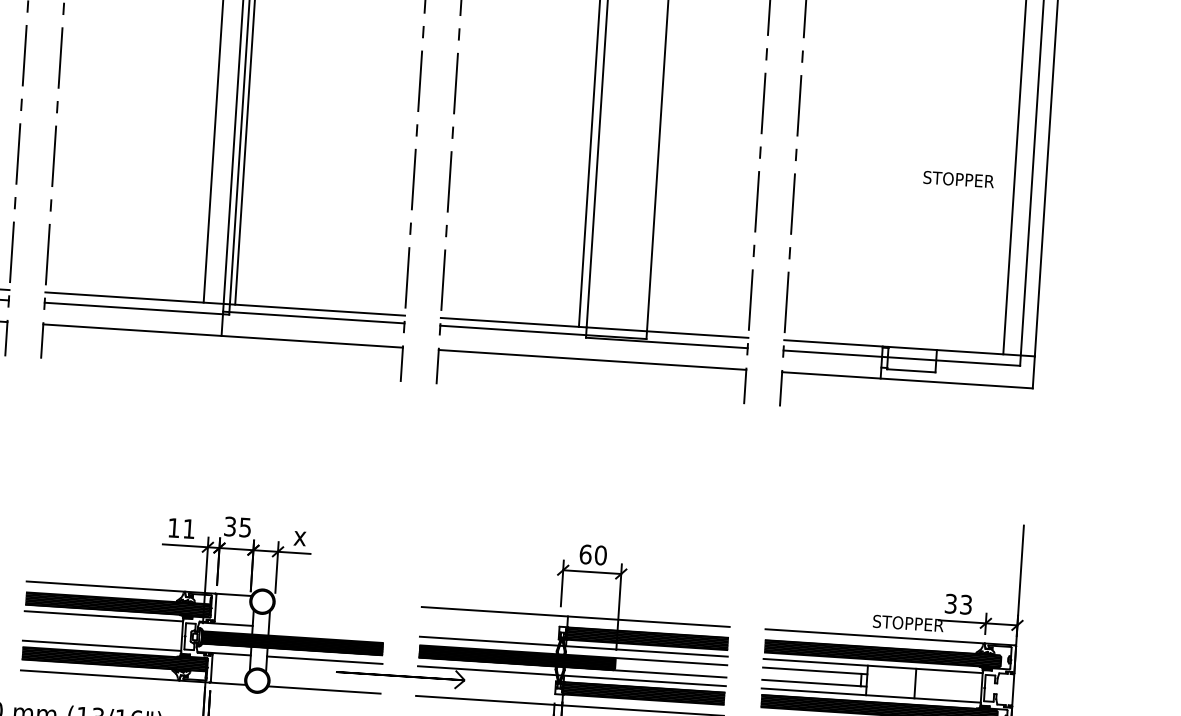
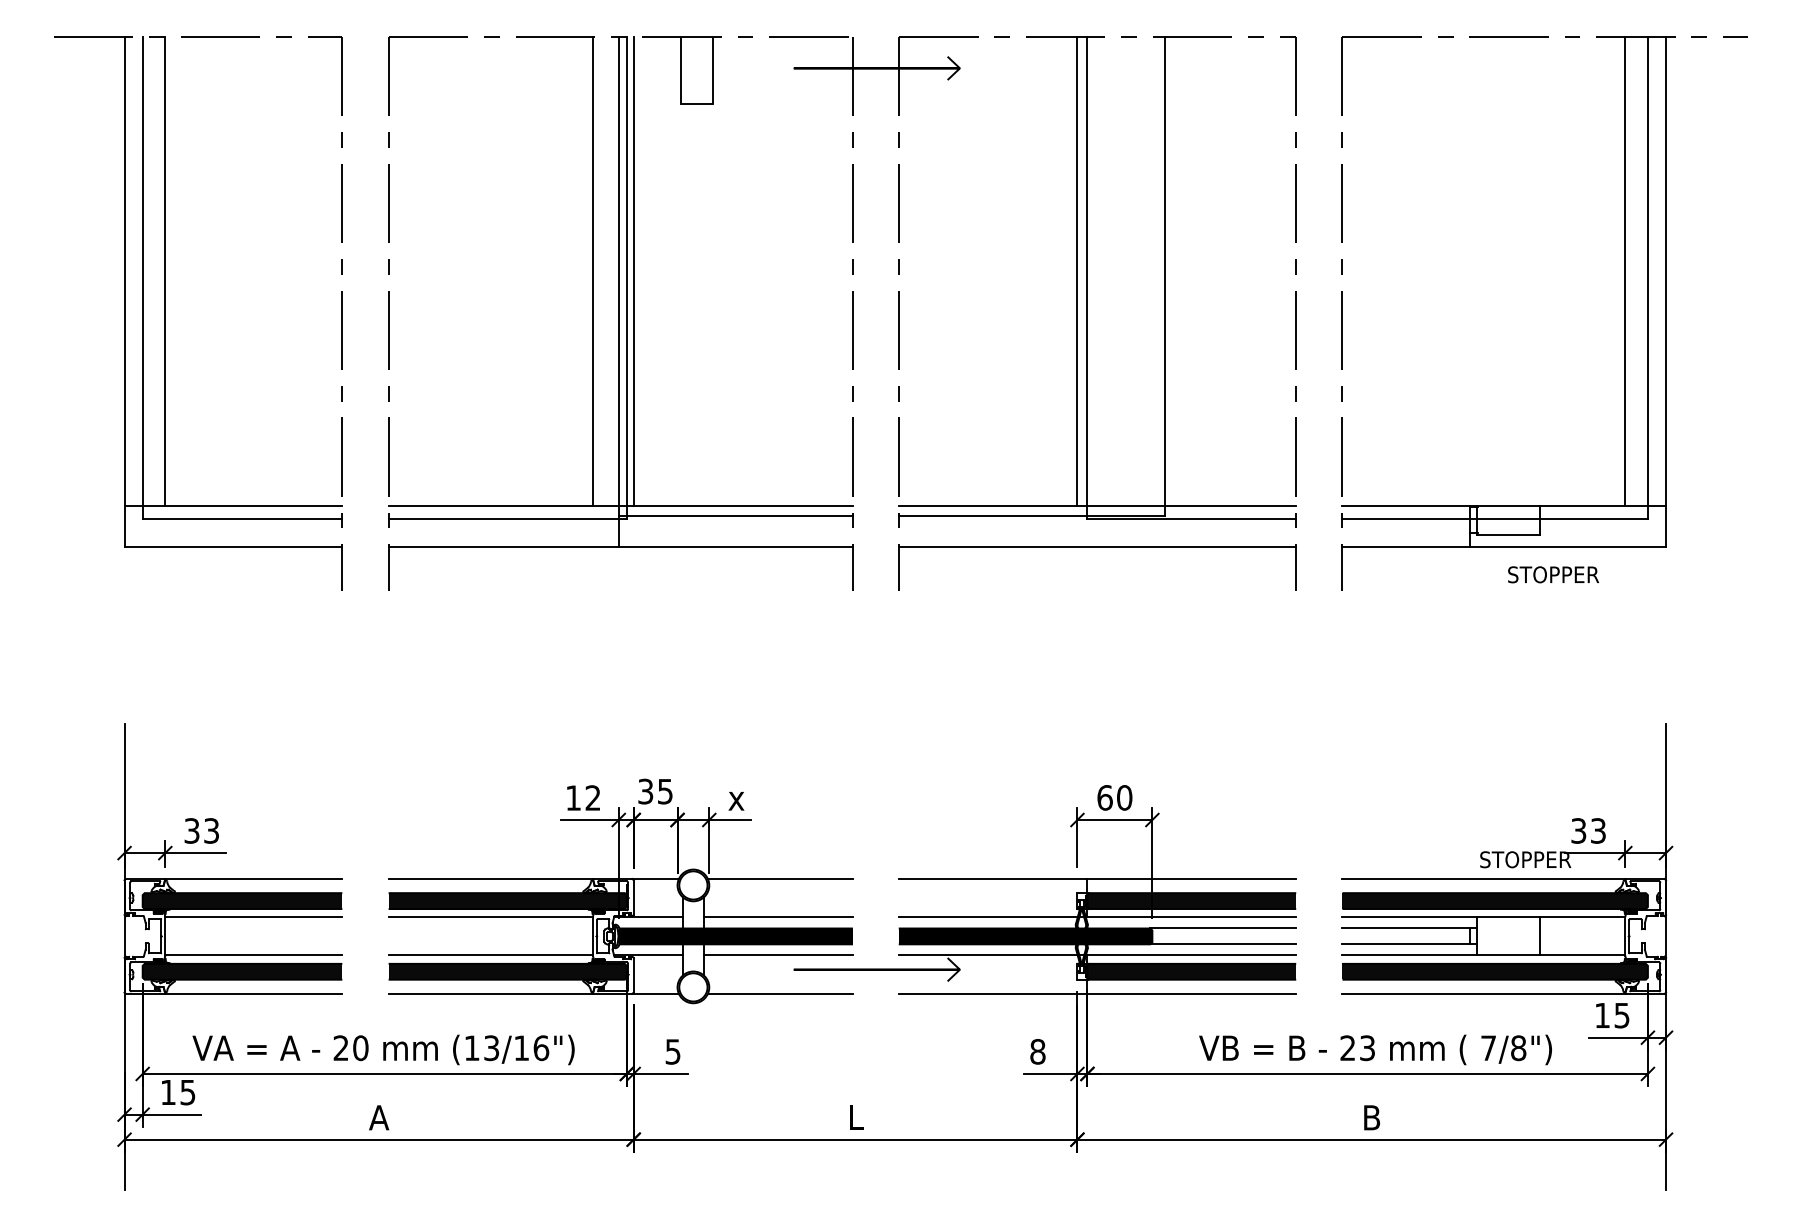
text: (958, 179) -> (1553, 574), moved
text: (188, 528) -> (592, 797), 11 -> 12
line: (329, 601) -> (779, 879), added
line: (325, 630) -> (777, 917), added

